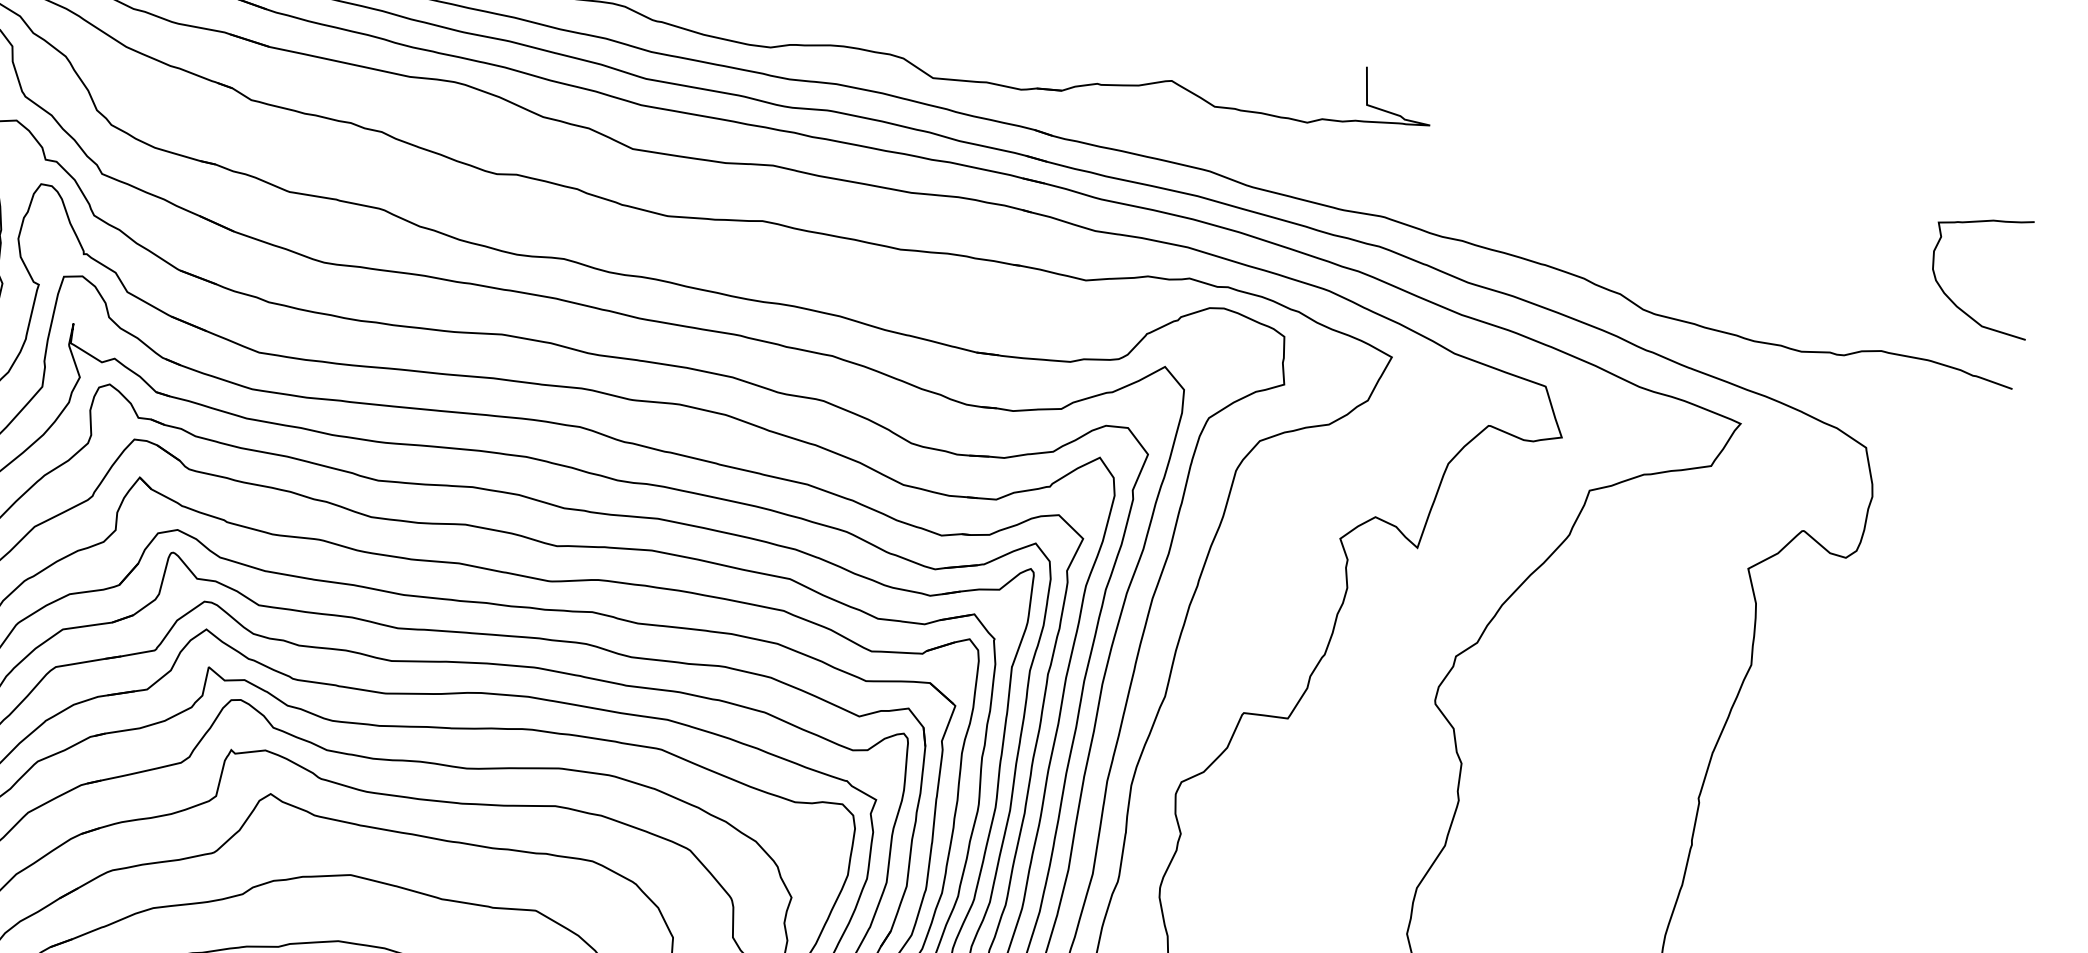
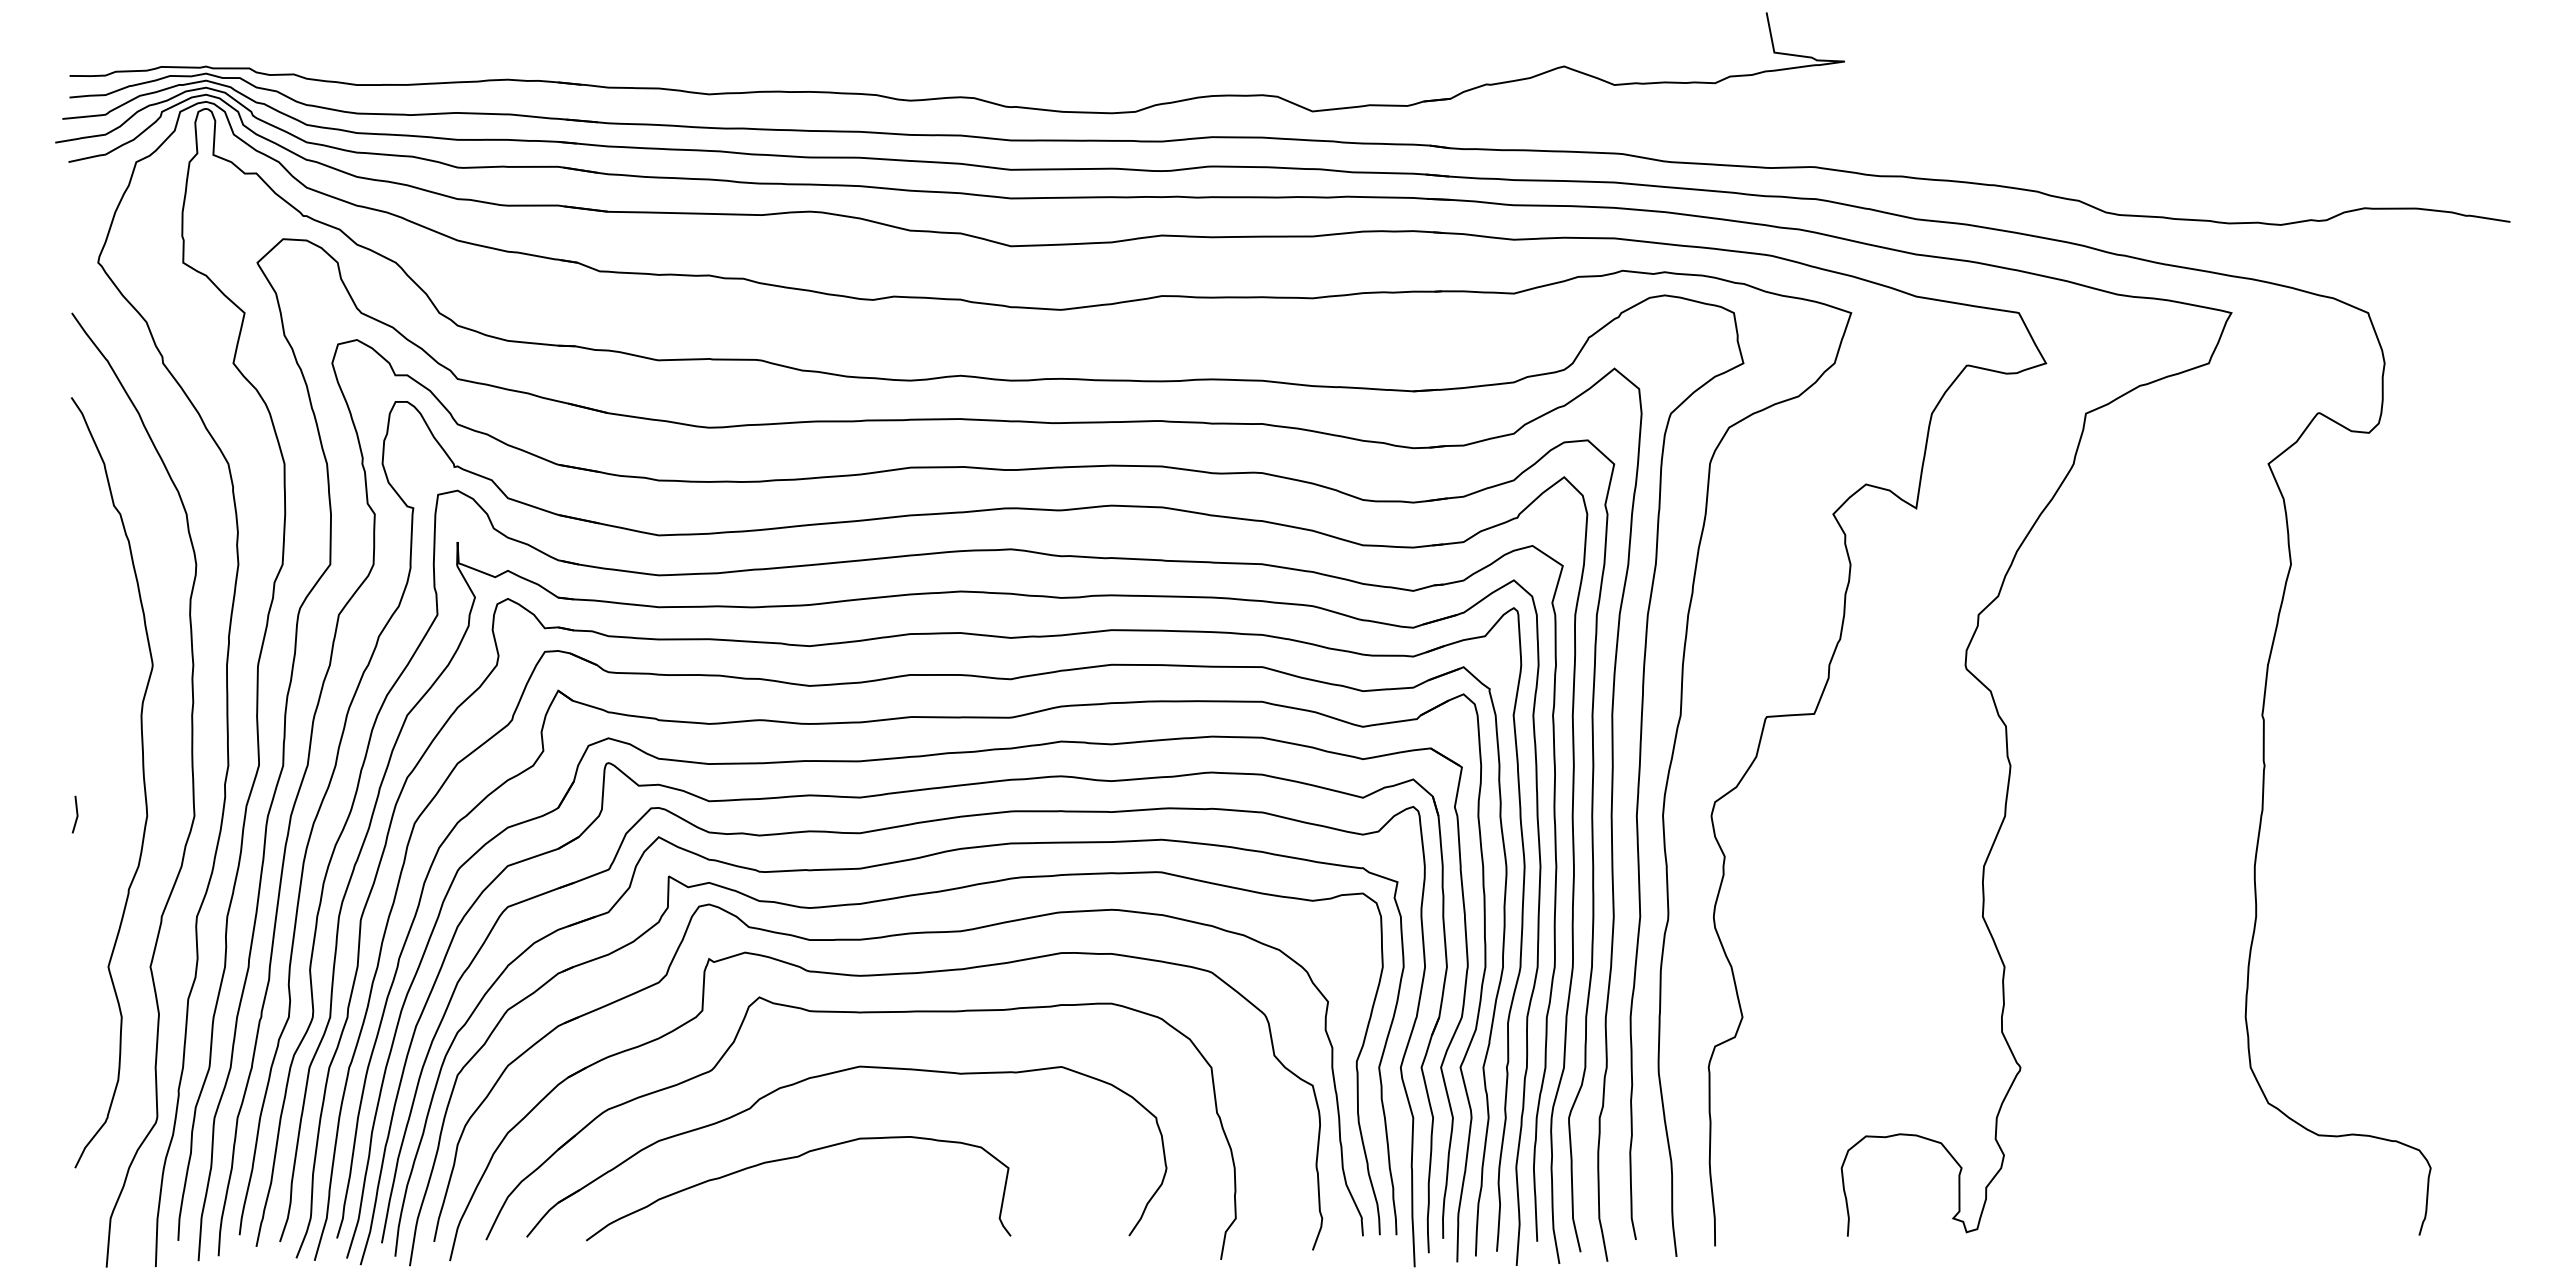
curve: (1952, 300) -> (2429, 140), removed

